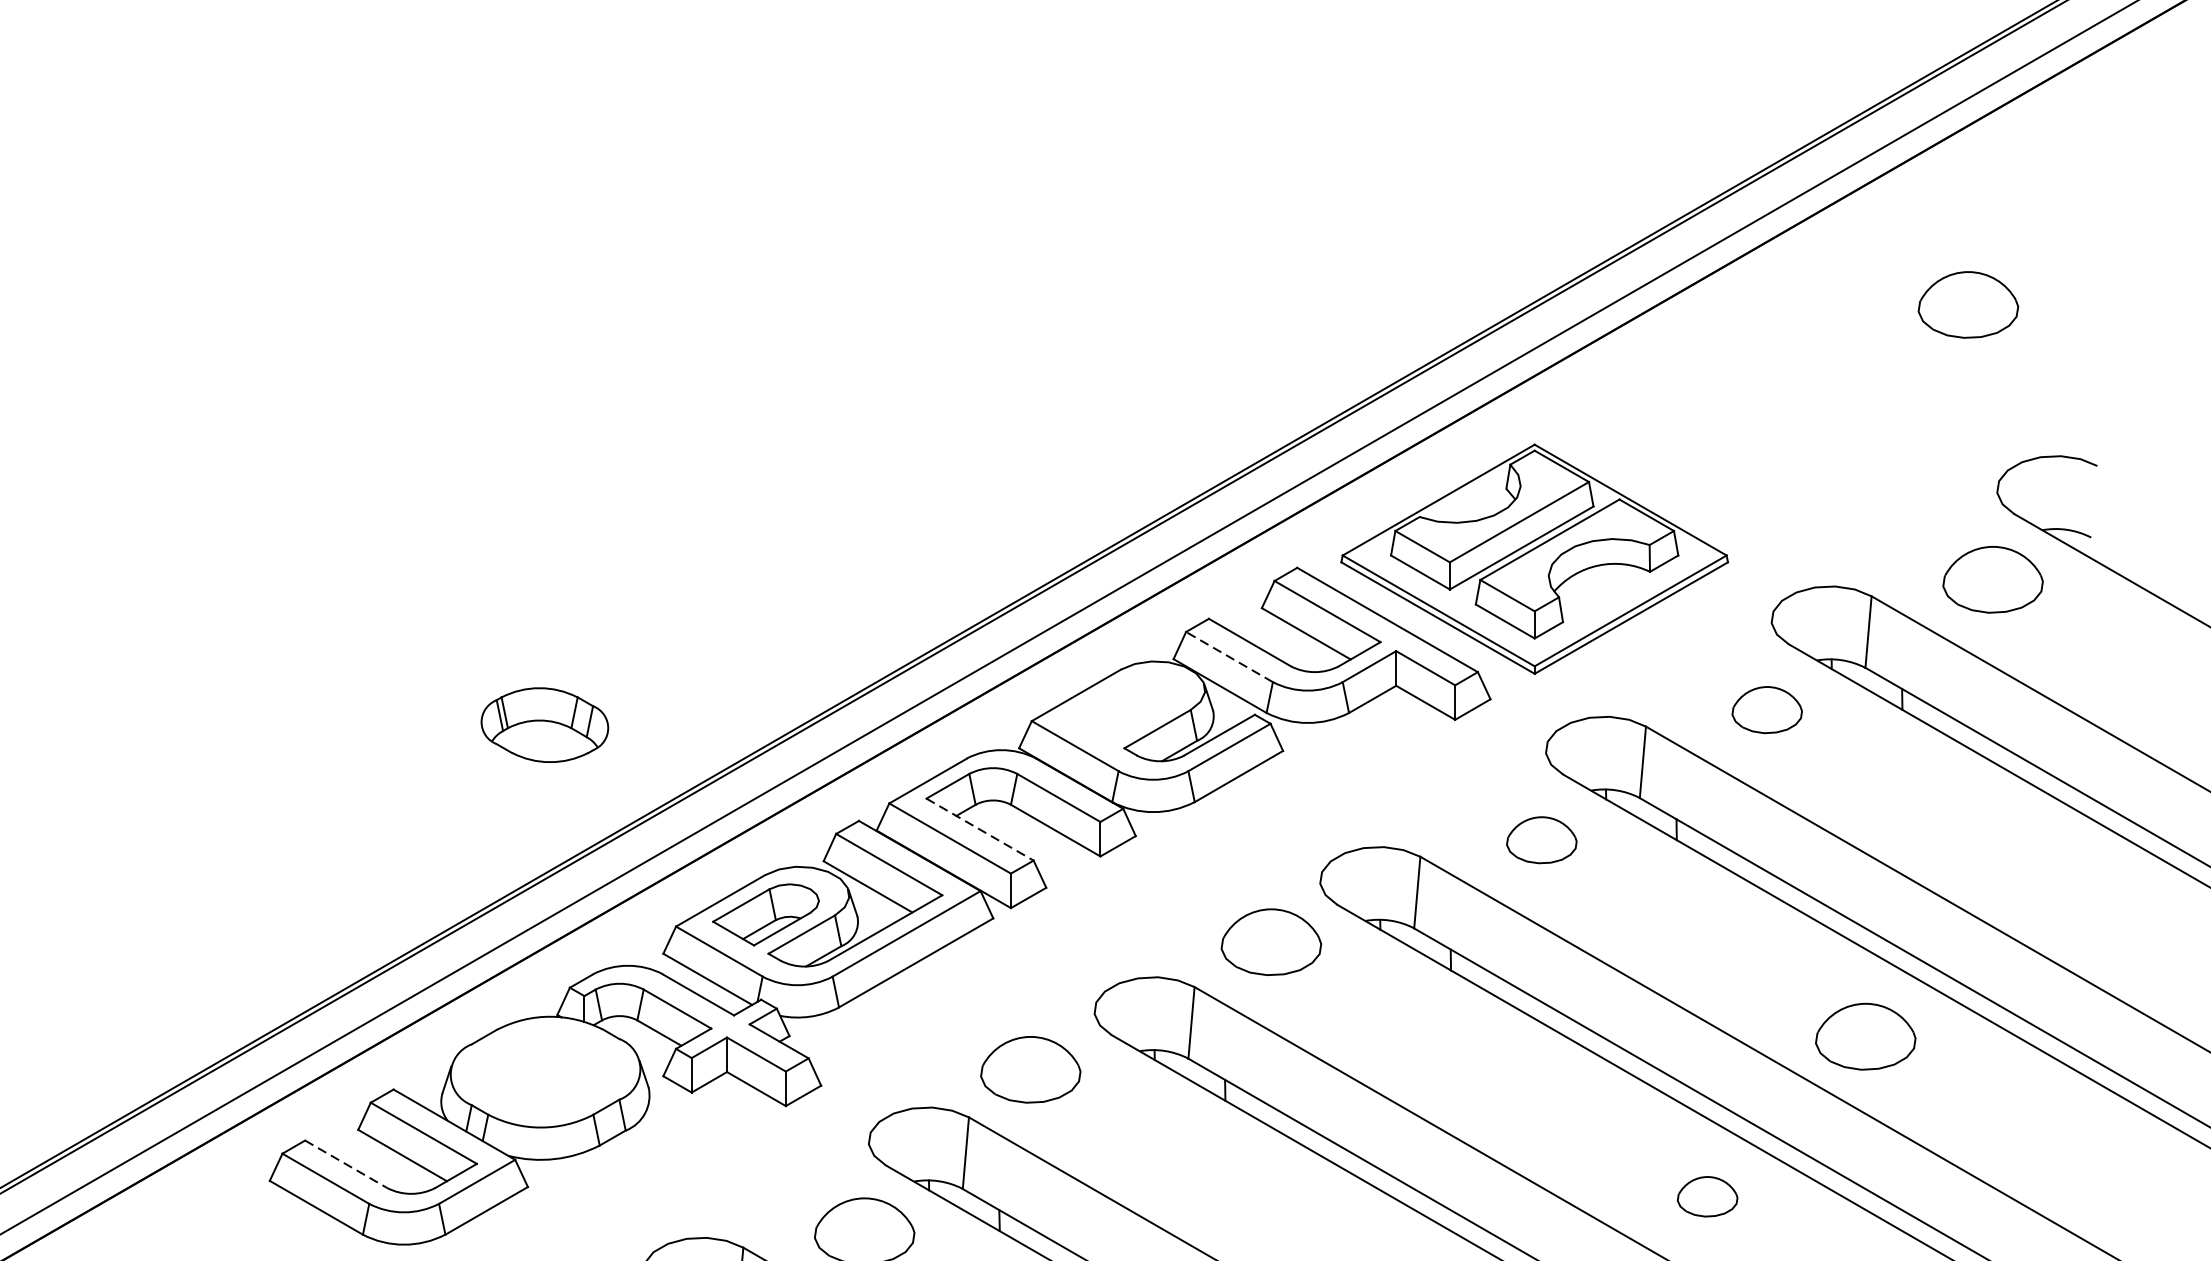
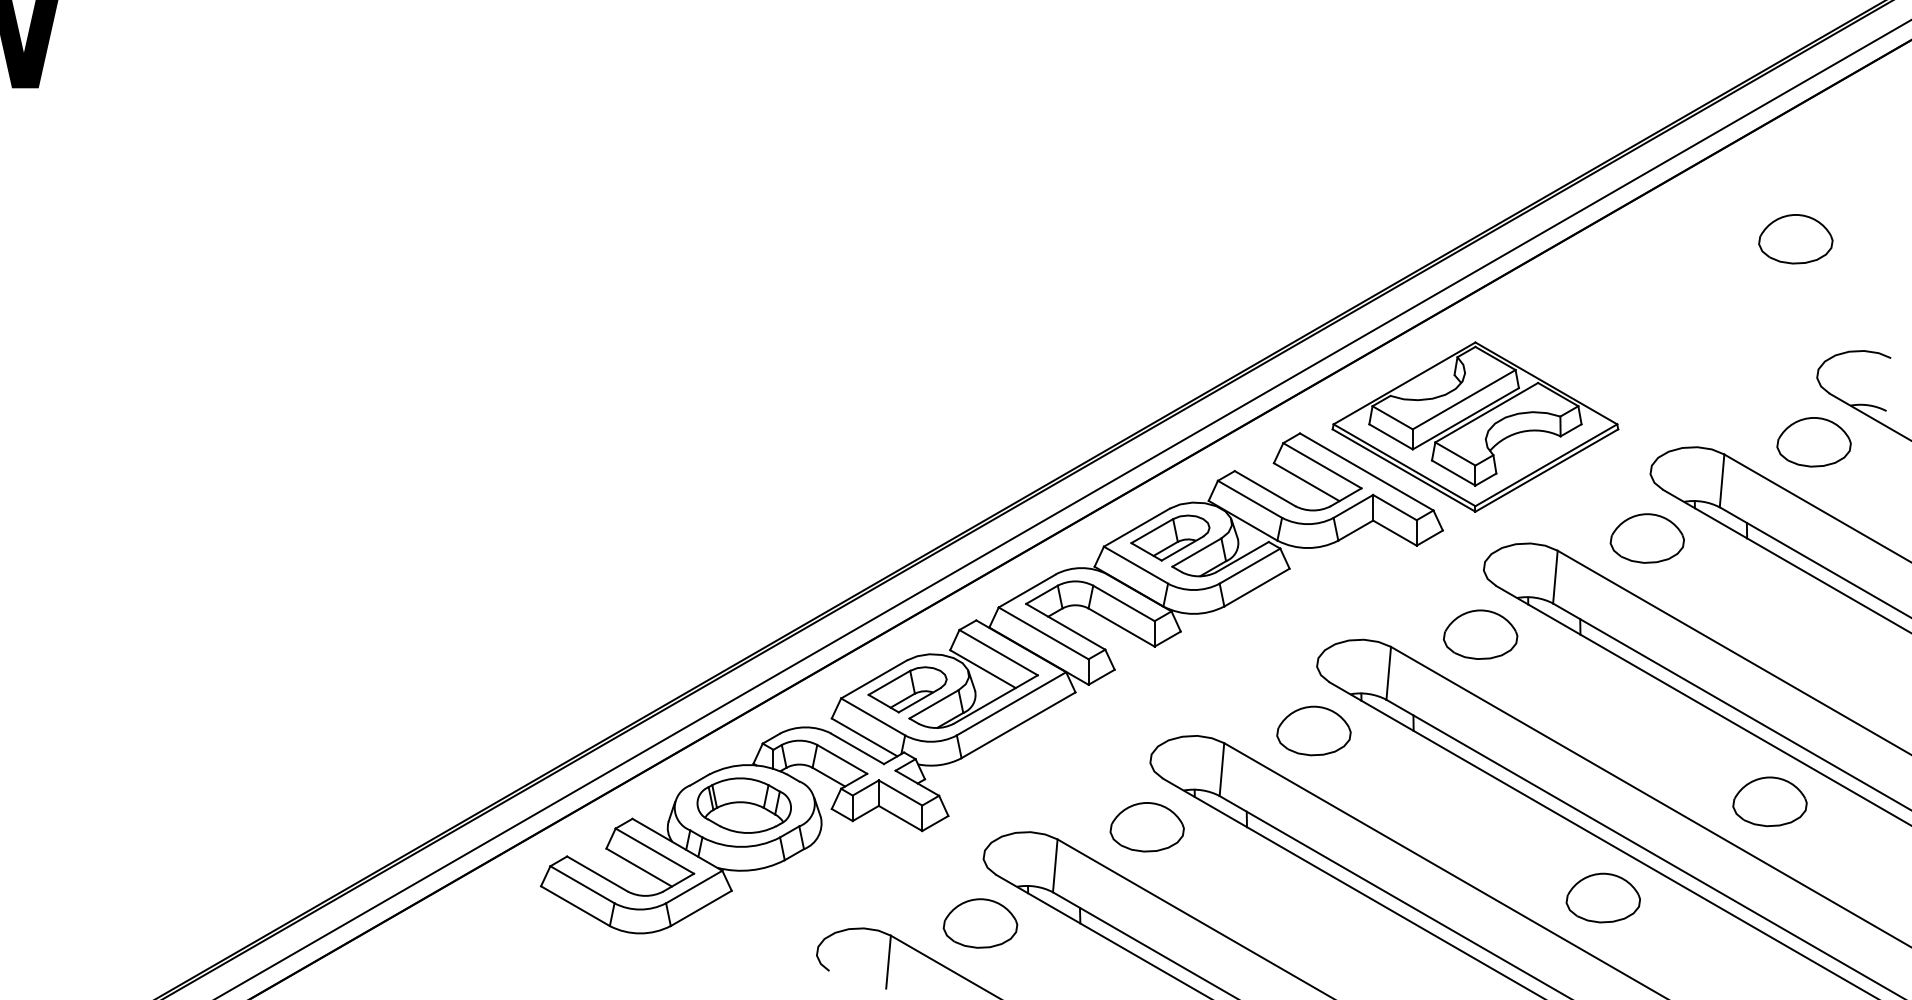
line: (1228, 657) -> (1249, 499), dashed -> solid
part: (1121, 708) -> (1170, 537), added
part: (1766, 710) -> (1646, 538), size x1.43
part: (543, 724) -> (743, 805), moved
line: (979, 829) -> (1065, 626), dashed -> solid
part: (1541, 840) -> (1480, 634), size x1.43
part: (1270, 941) -> (1313, 730), moved
part: (1865, 1036) -> (1769, 801), moved
part: (1029, 1070) -> (1146, 827), moved
line: (346, 1164) -> (597, 874), dashed -> solid
part: (1706, 1196) -> (1602, 897), size x1.67

